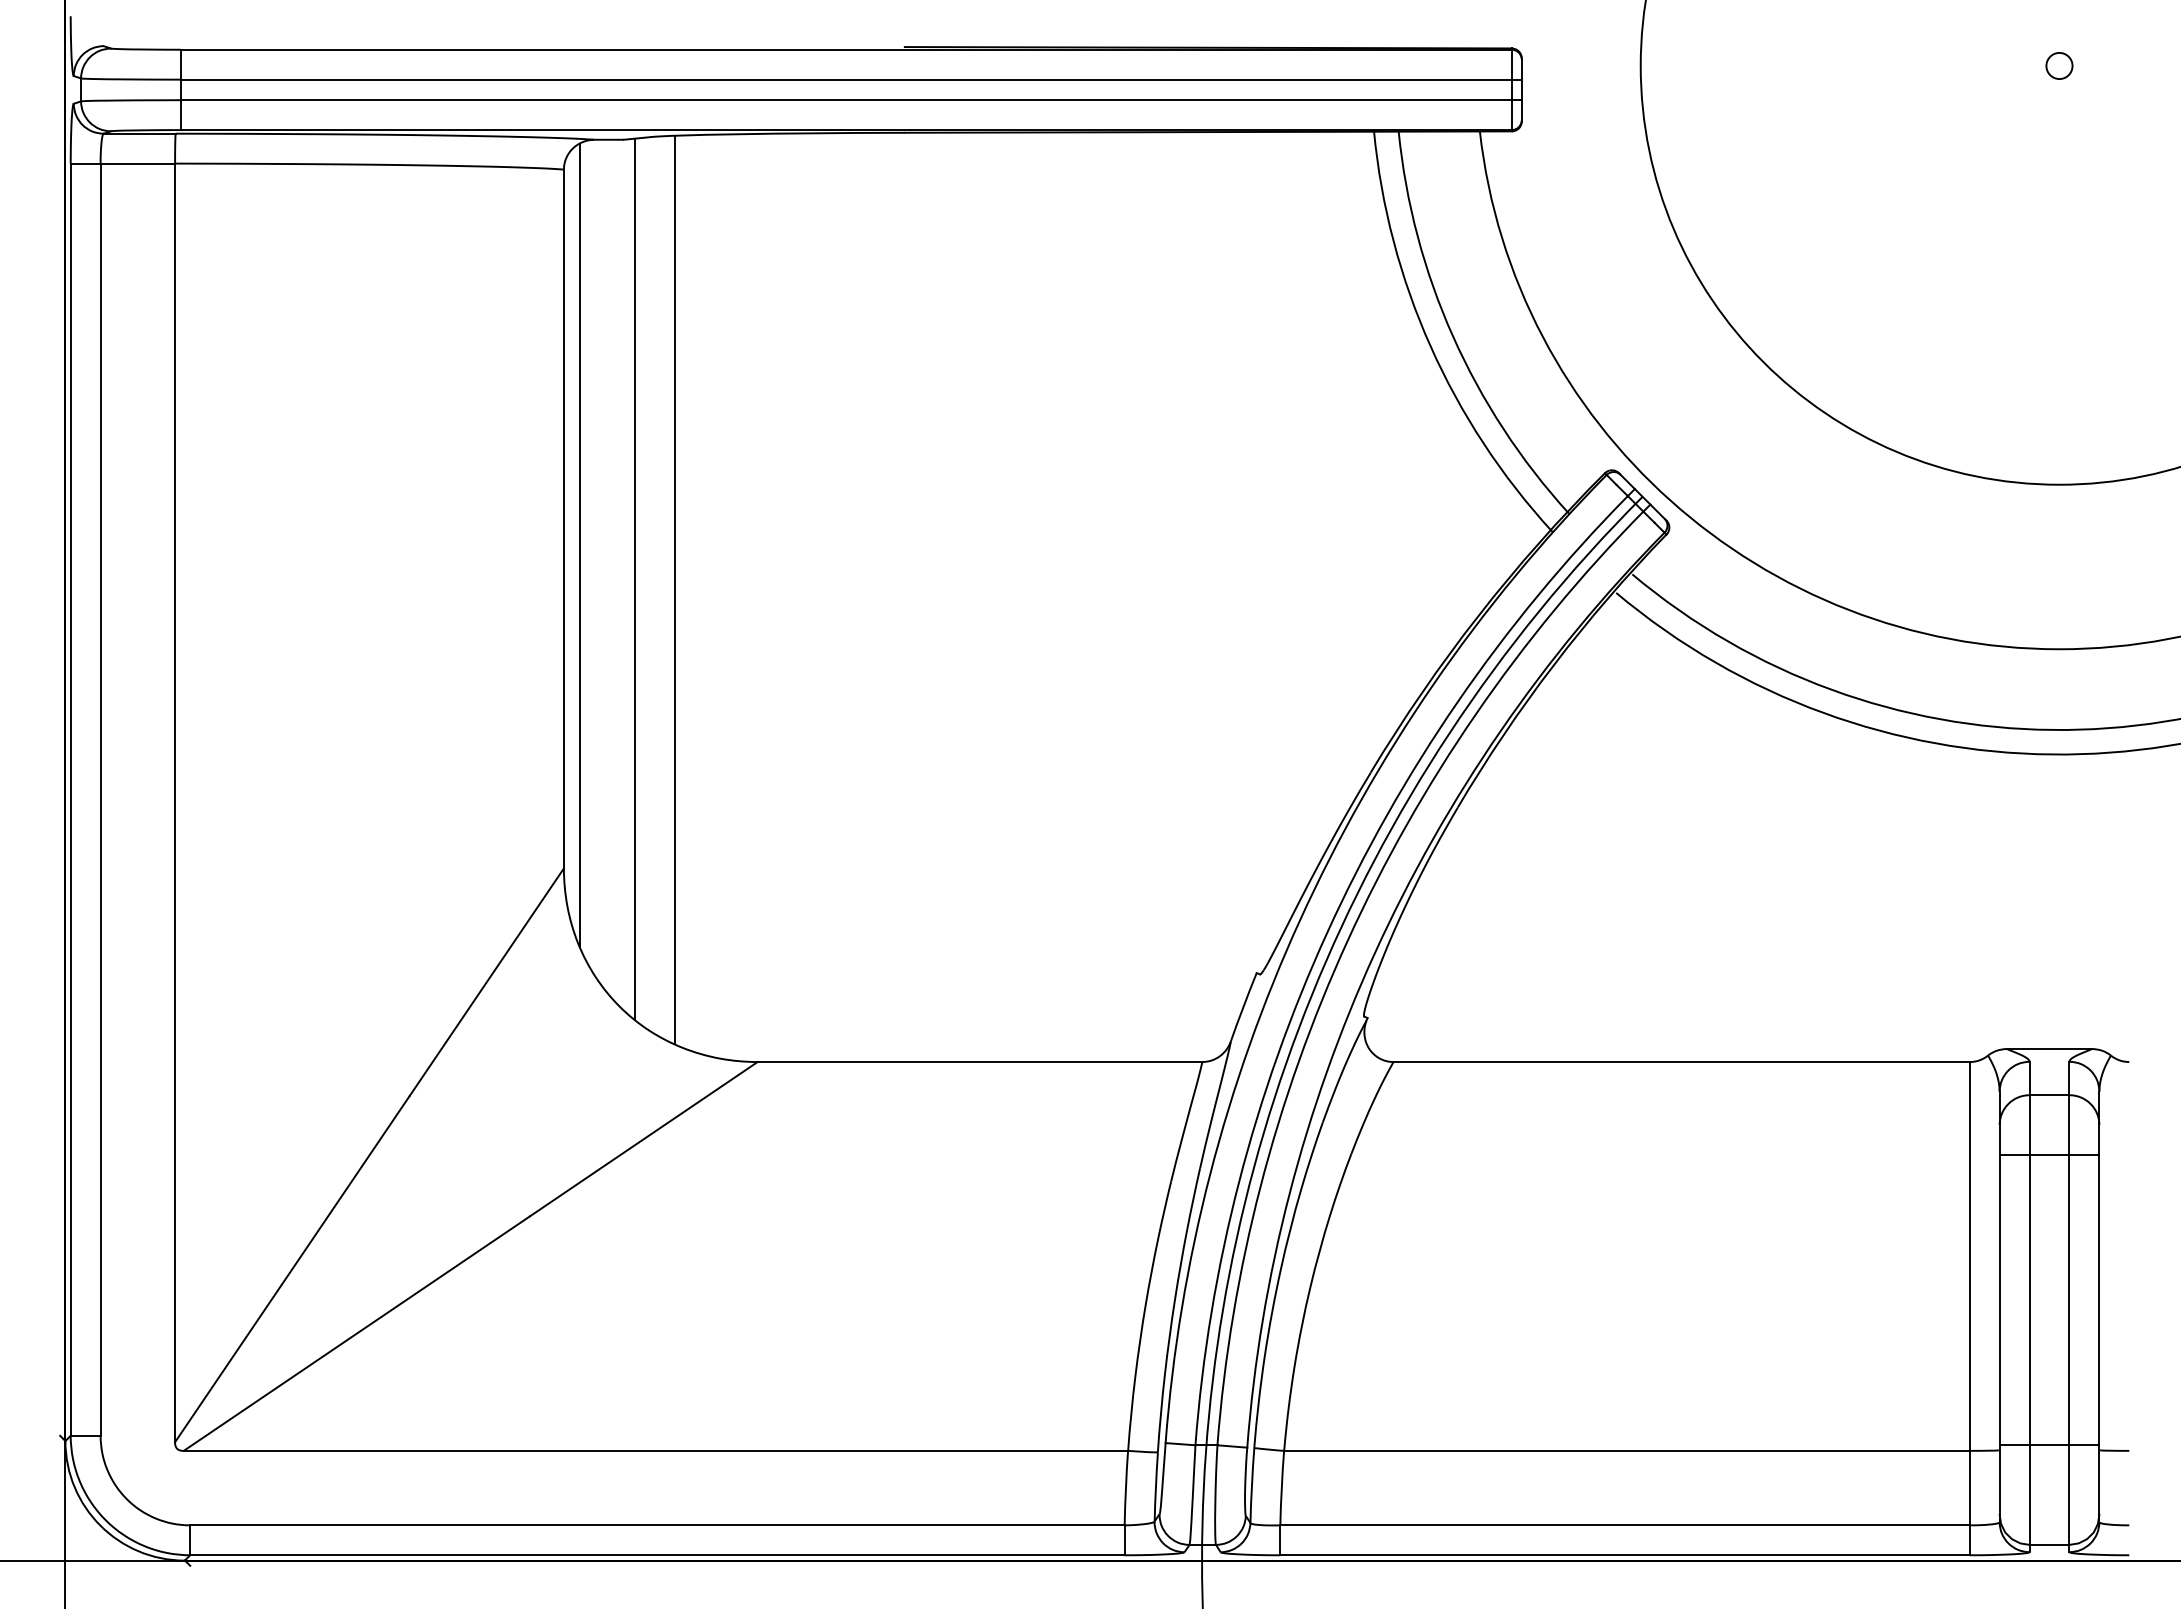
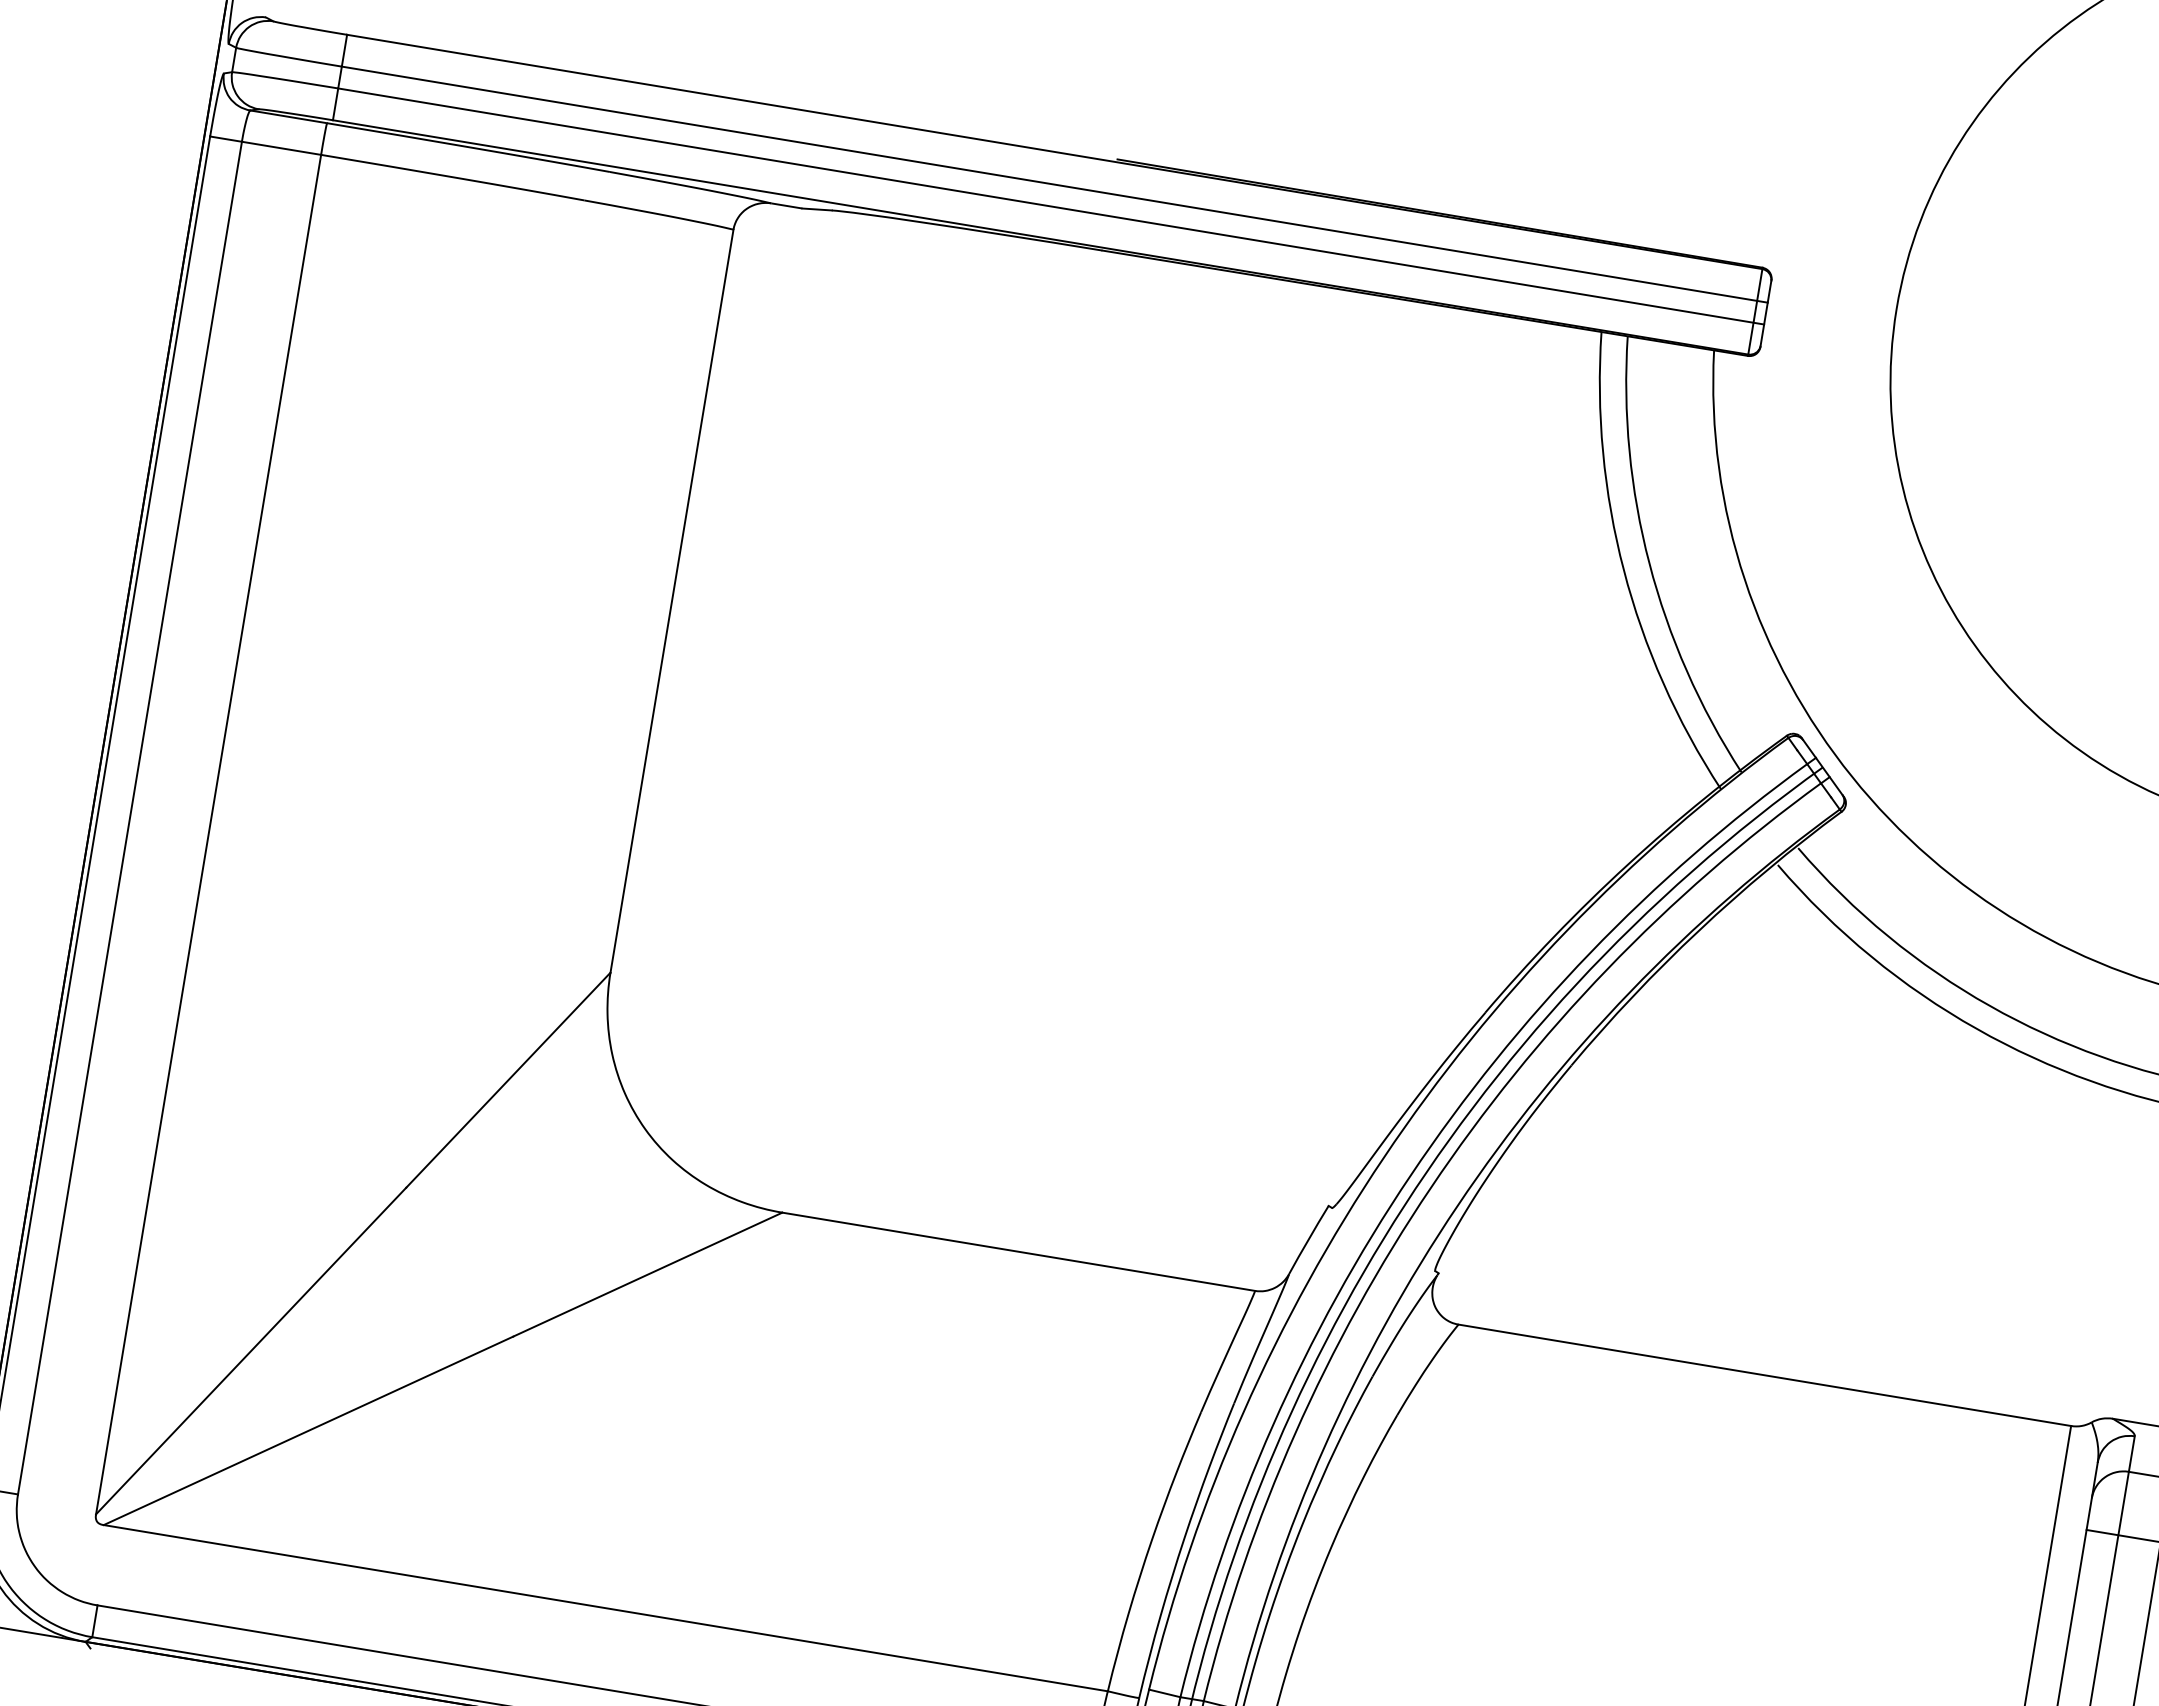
line: (580, 545) -> (684, 632), removed
line: (635, 578) -> (737, 677), removed
line: (674, 589) -> (777, 695), removed

